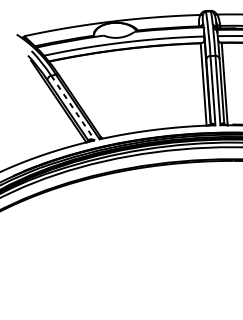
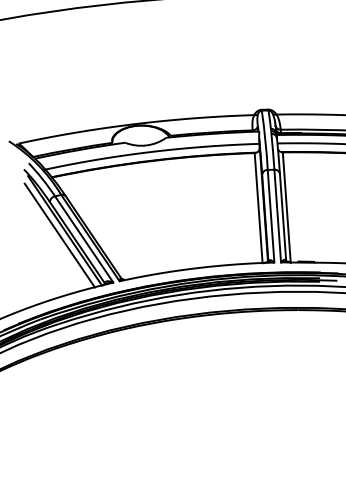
line: (54, 105) -> (59, 235), added
line: (73, 108) -> (84, 239), dashed -> solid

